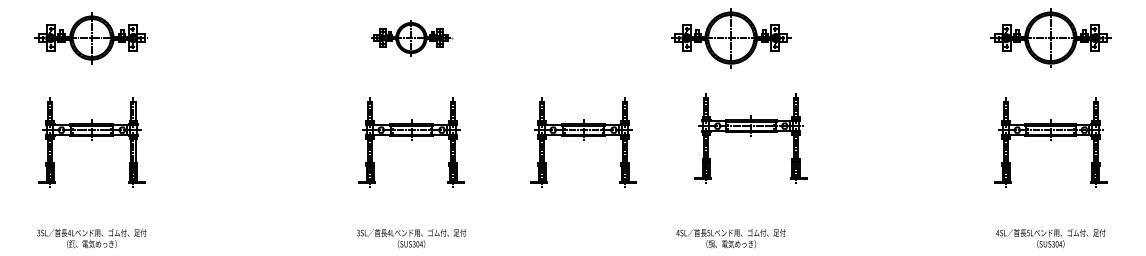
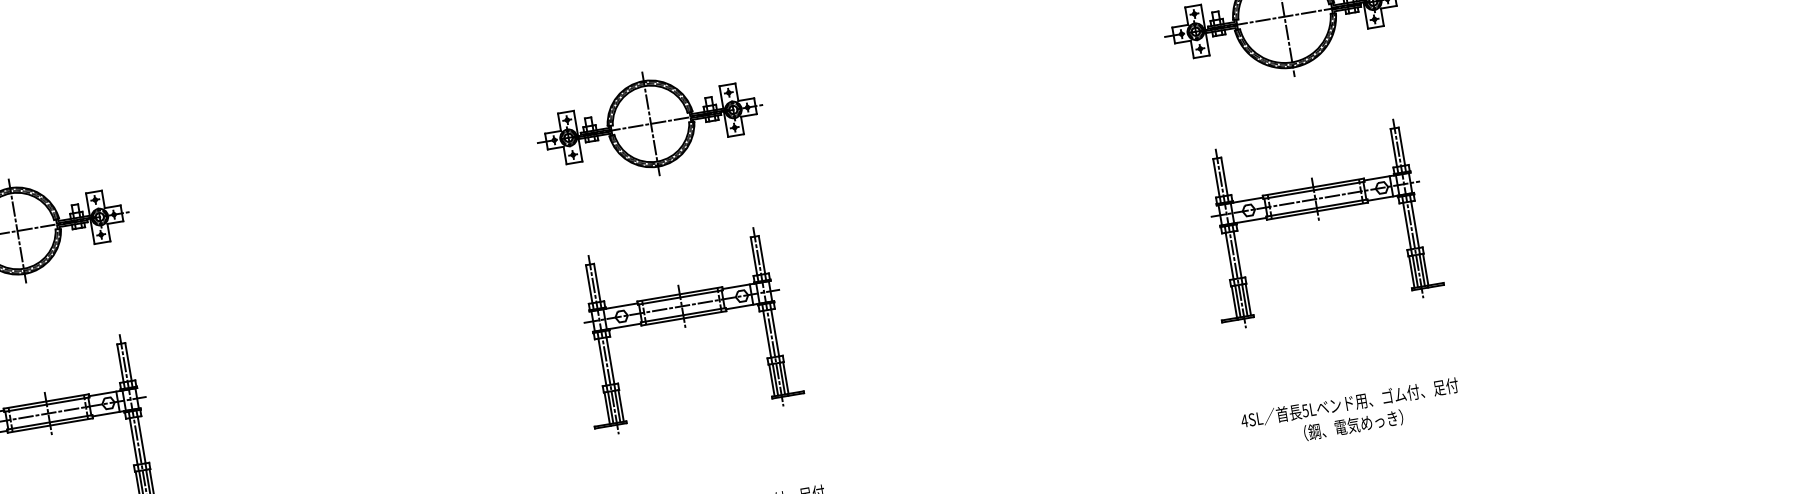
part: (410, 37) -> (648, 123), size x1.43
part: (750, 138) -> (1318, 223), moved
part: (583, 142) -> (1026, 273), removed

